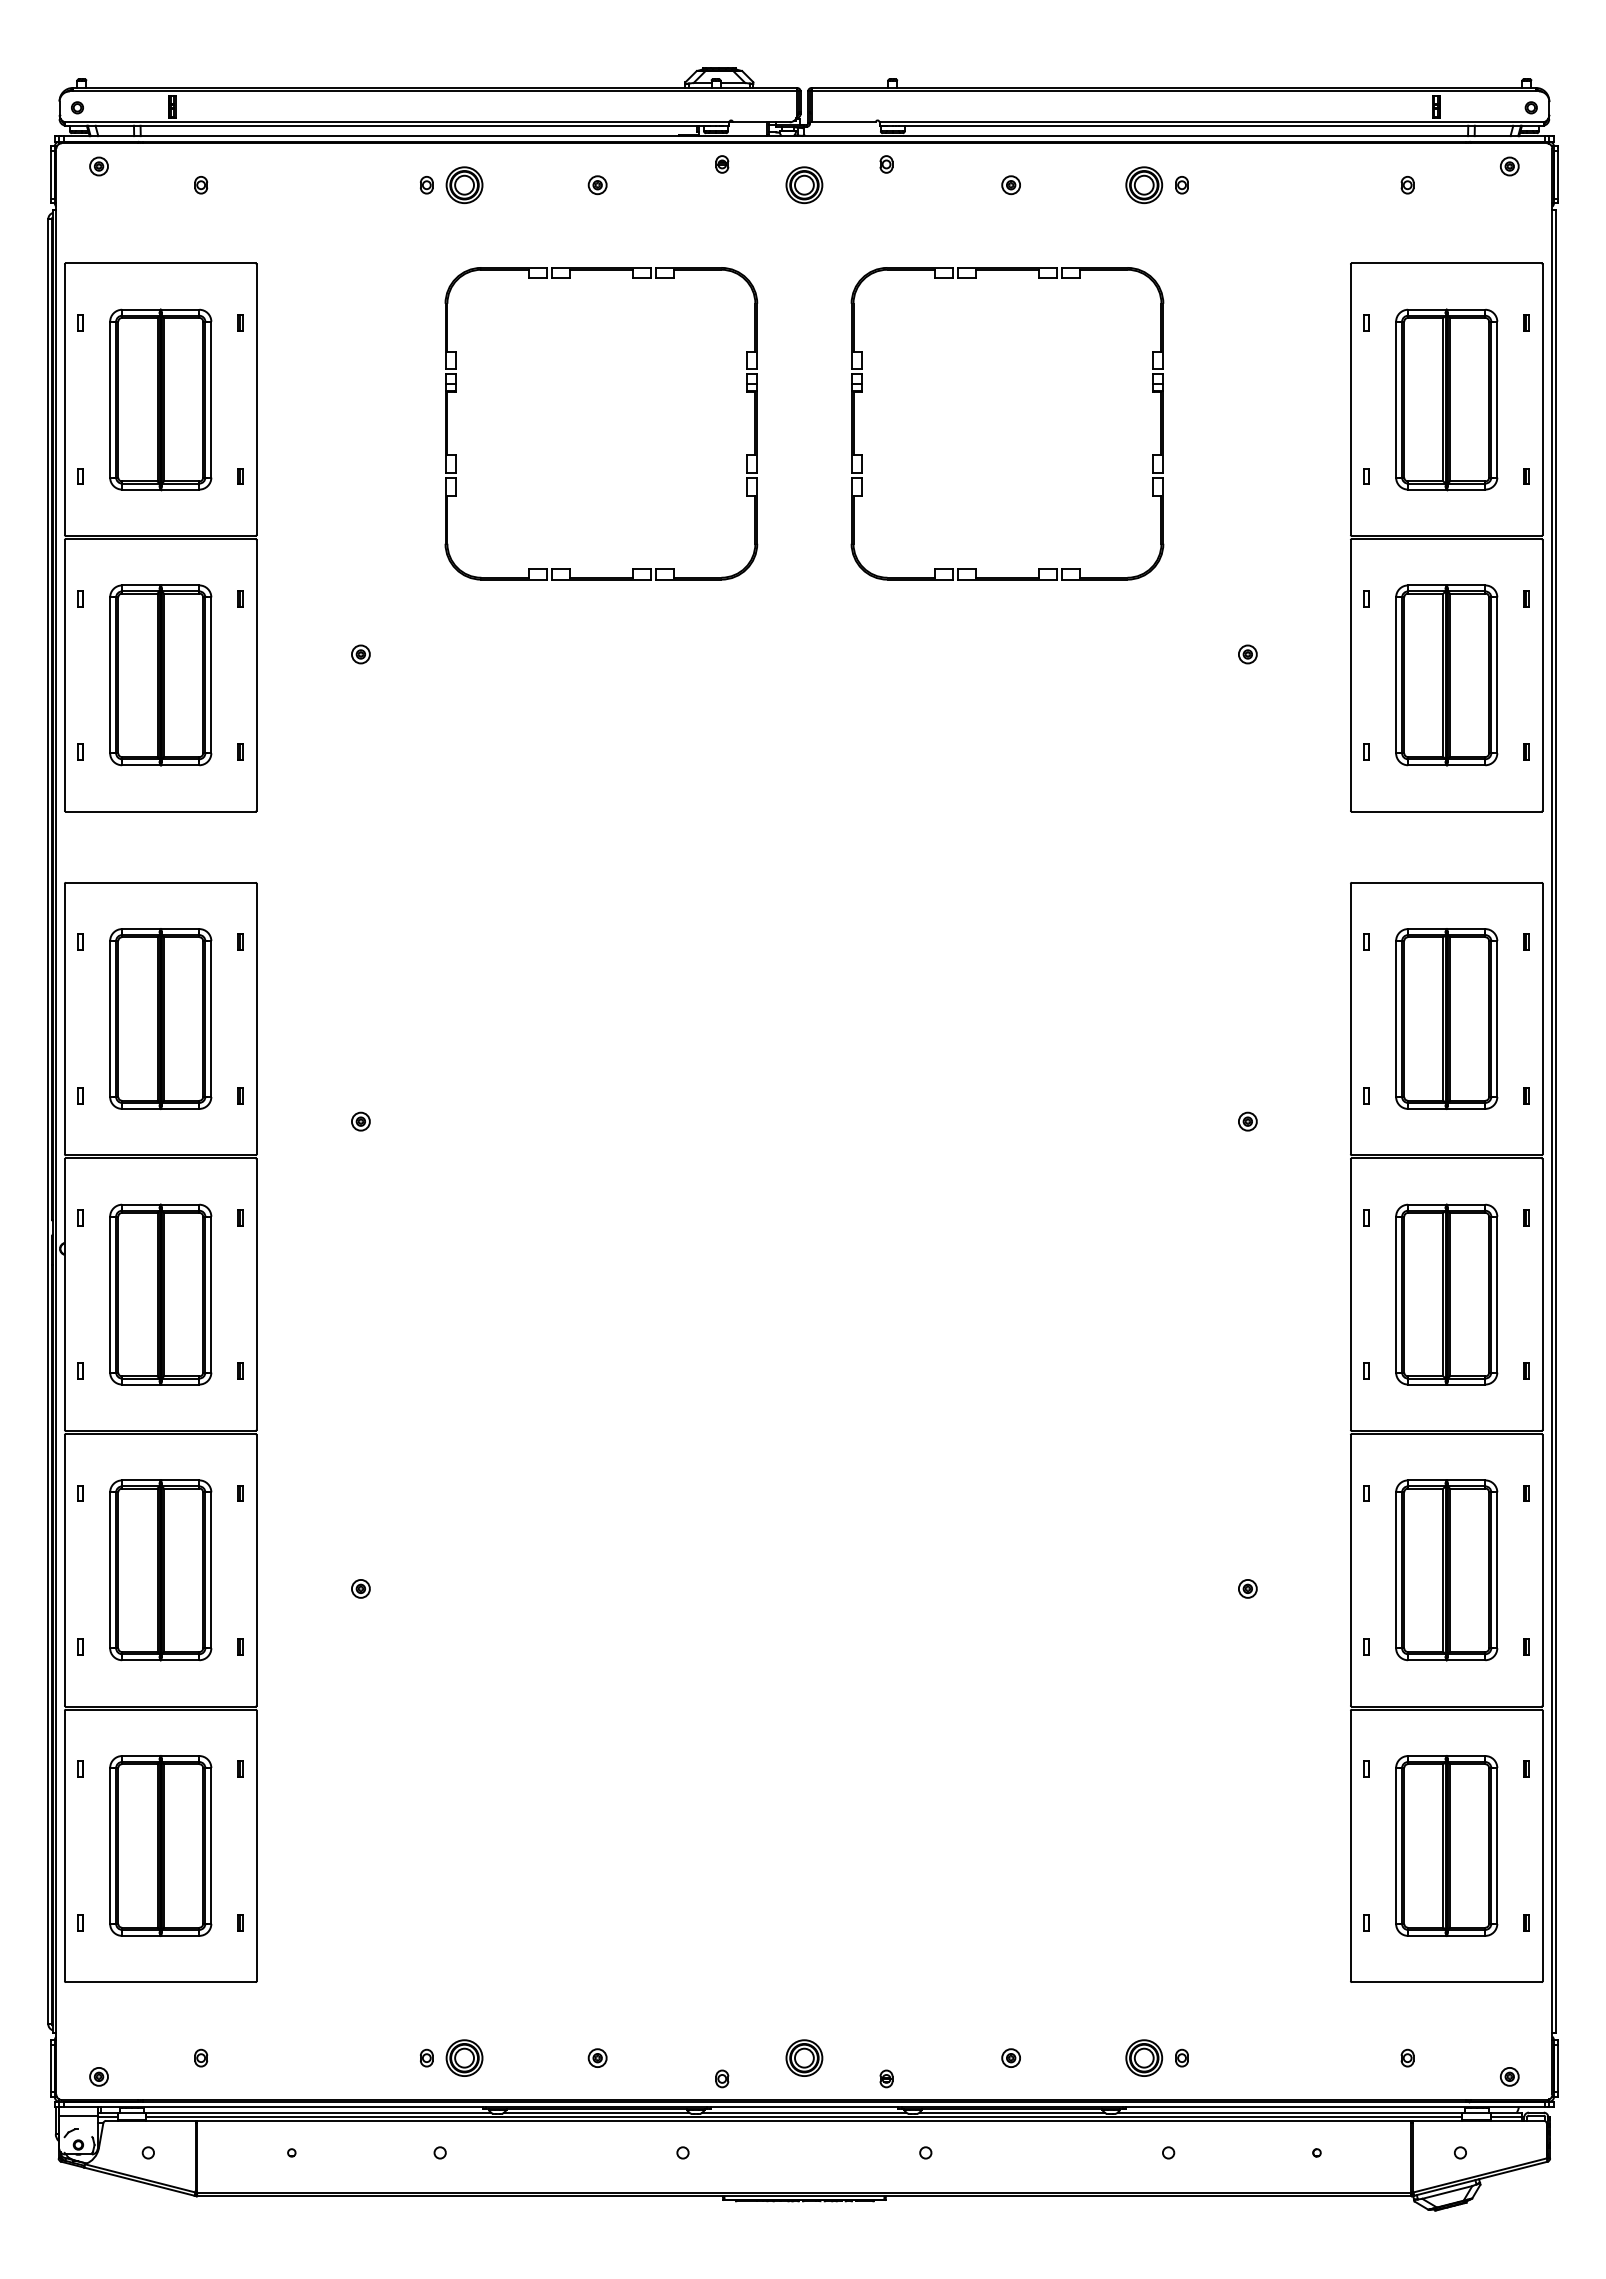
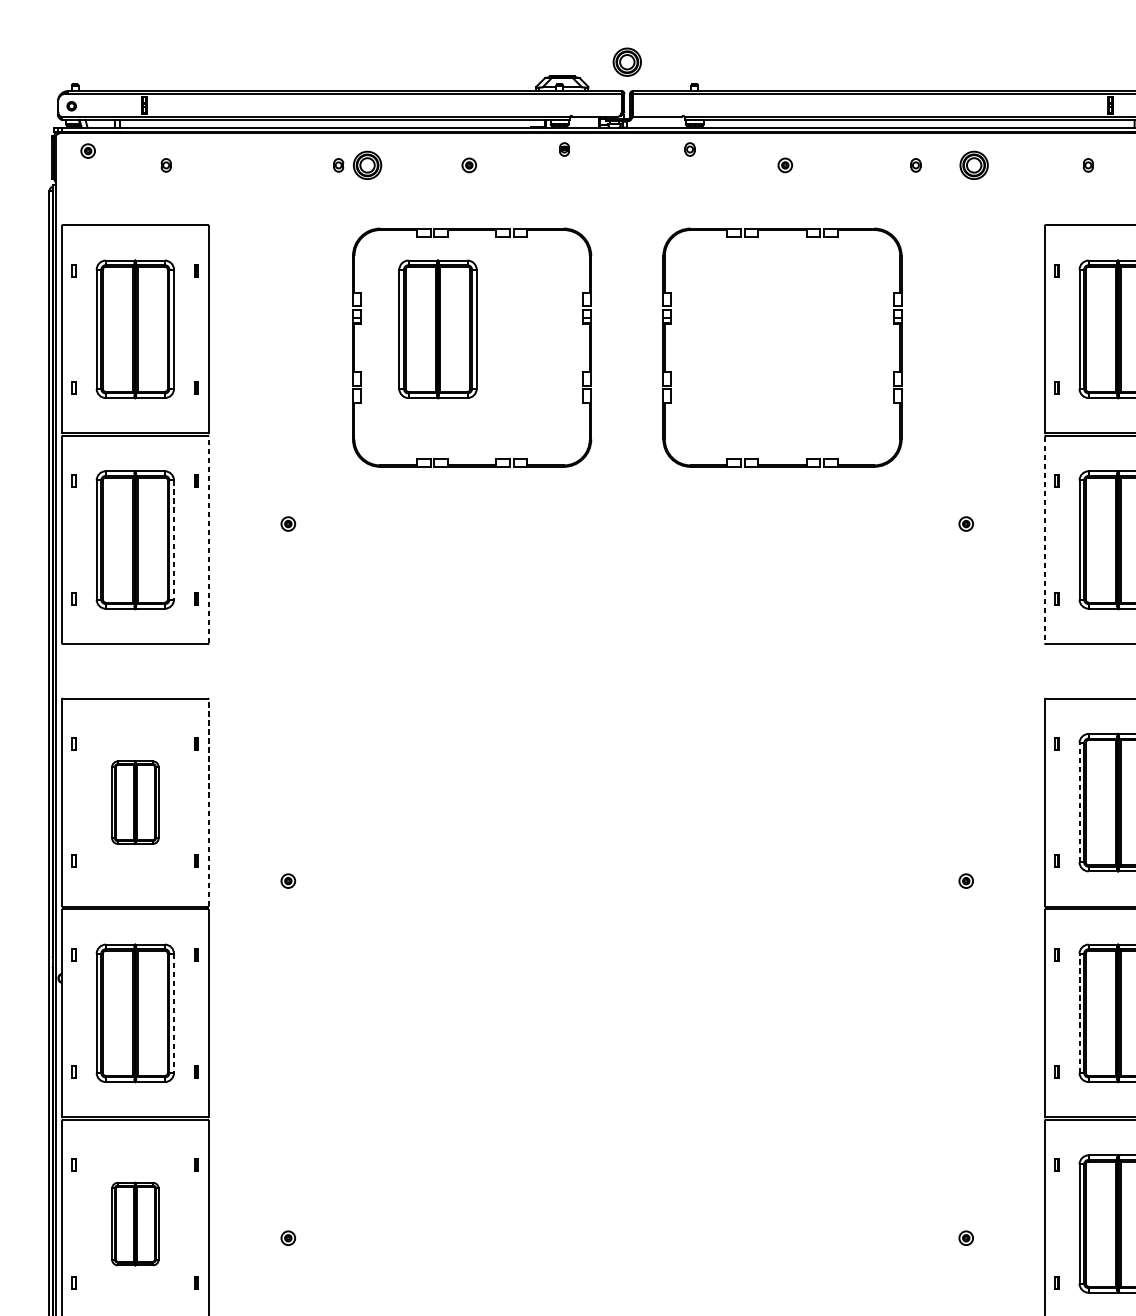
part: (804, 184) -> (627, 61), moved
part: (1144, 184) -> (974, 164), moved
part: (556, 399) -> (437, 329), added
line: (256, 674) -> (208, 539), solid -> dashed
line: (211, 675) -> (174, 540), solid -> dashed
line: (1350, 675) -> (1044, 540), solid -> dashed
part: (160, 1018) -> (135, 802), size x0.6
line: (256, 1018) -> (208, 802), solid -> dashed
line: (1396, 1019) -> (1079, 803), solid -> dashed
line: (211, 1294) -> (174, 1013), solid -> dashed
line: (1396, 1294) -> (1079, 1013), solid -> dashed
part: (160, 1570) -> (135, 1224), size x0.6

